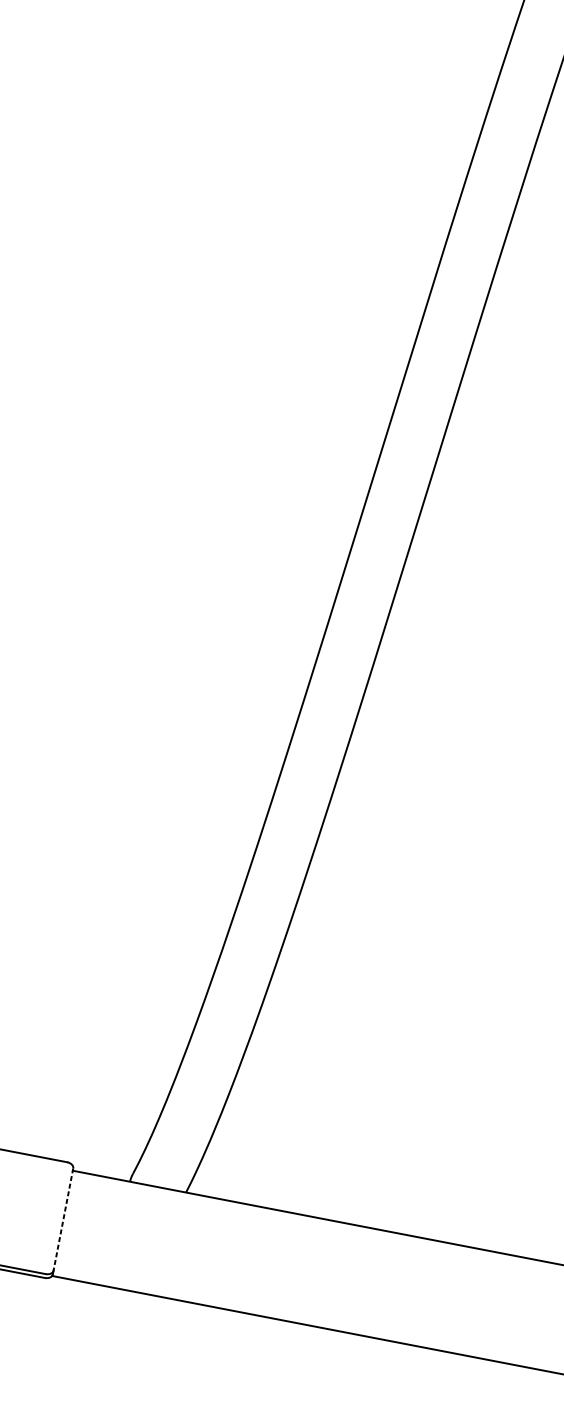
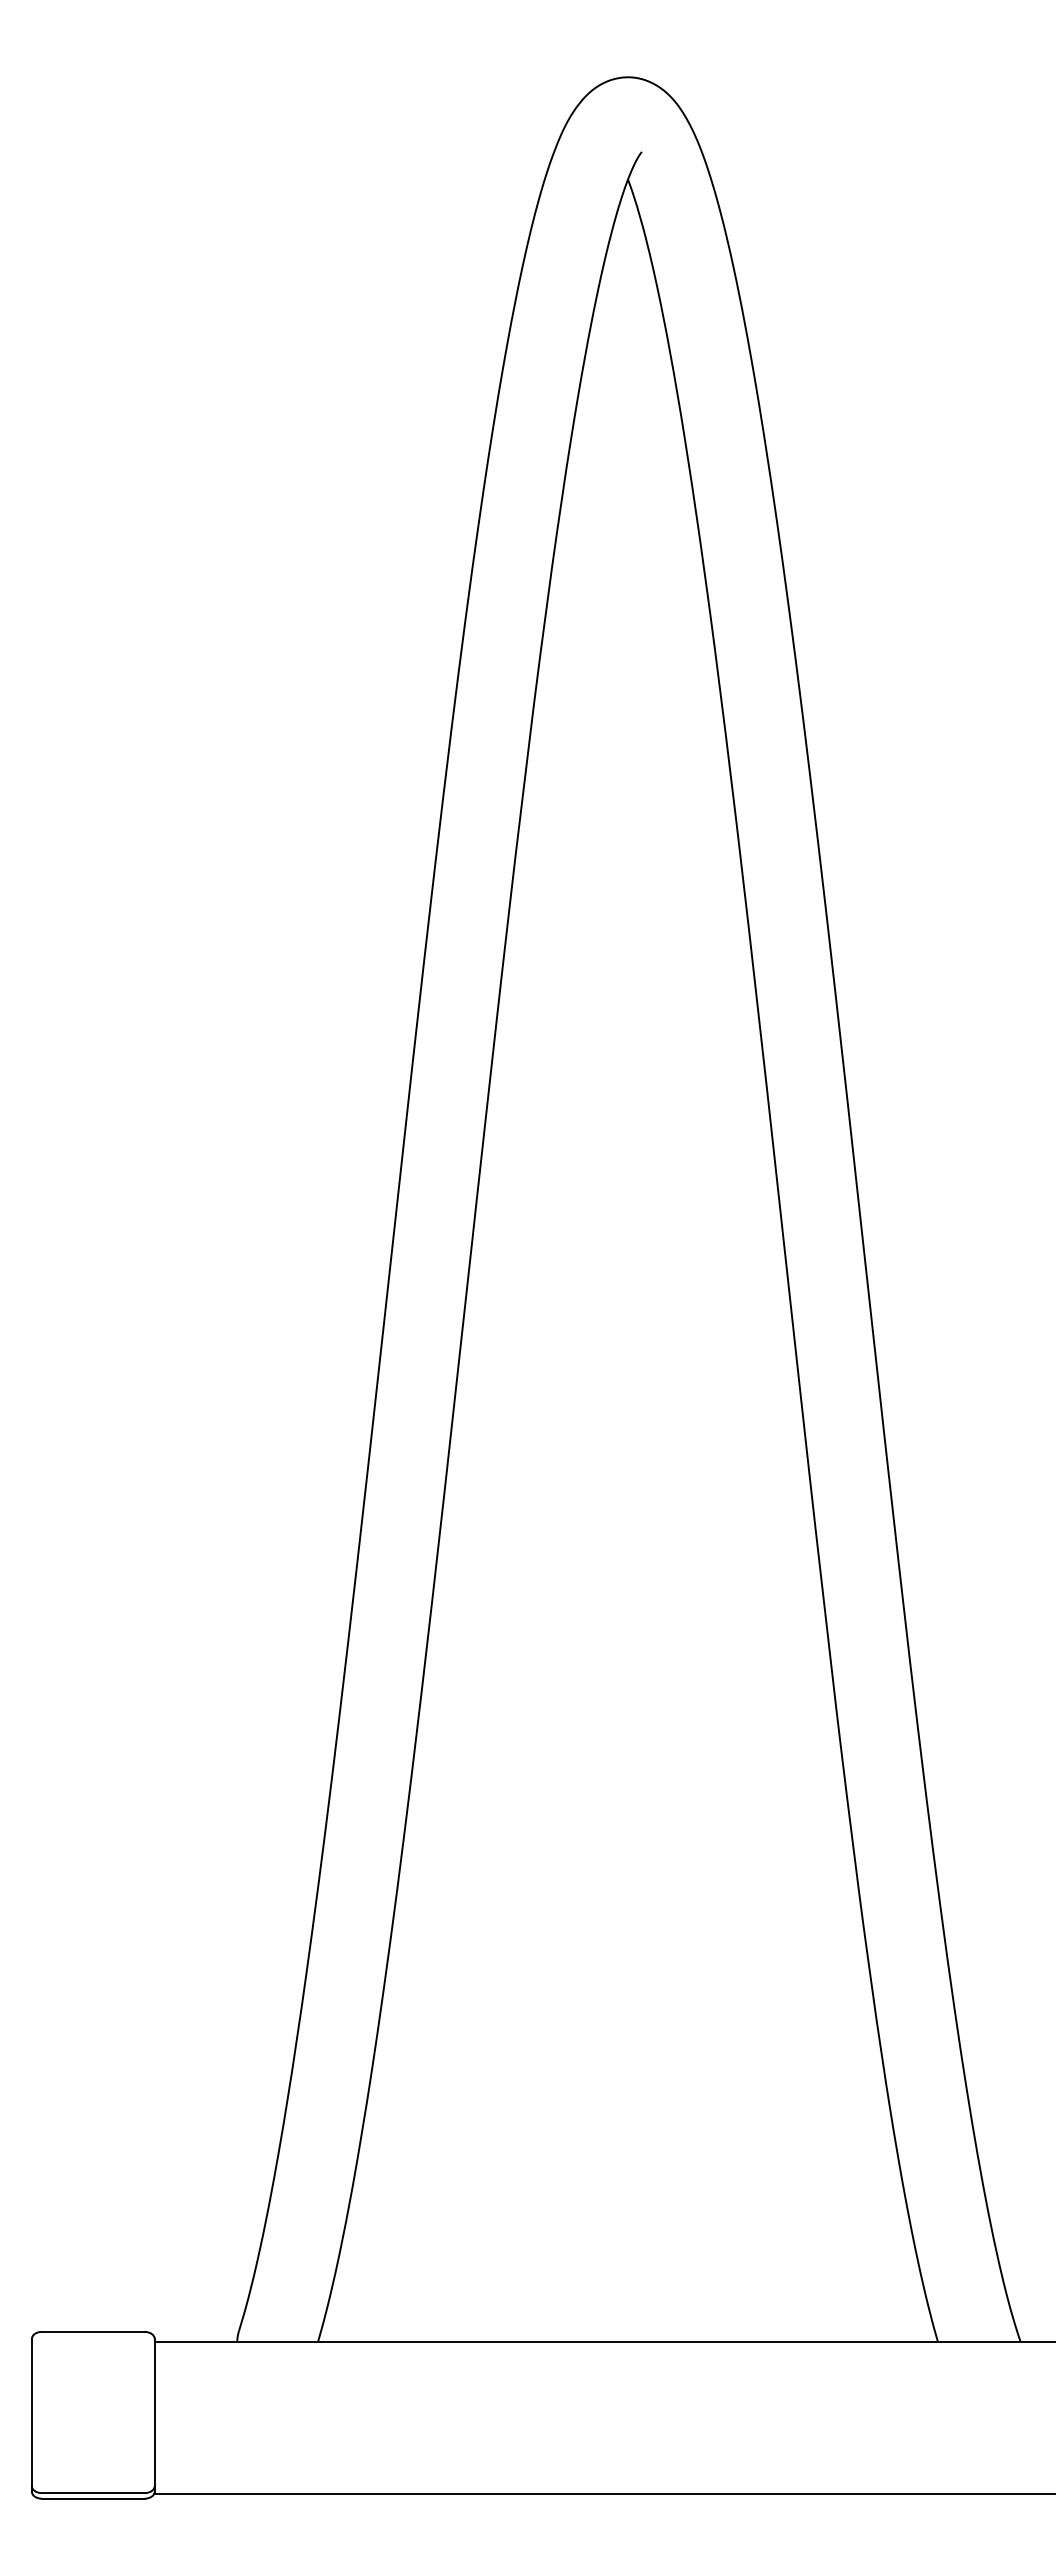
line: (63, 1219) -> (154, 2412), dashed -> solid

